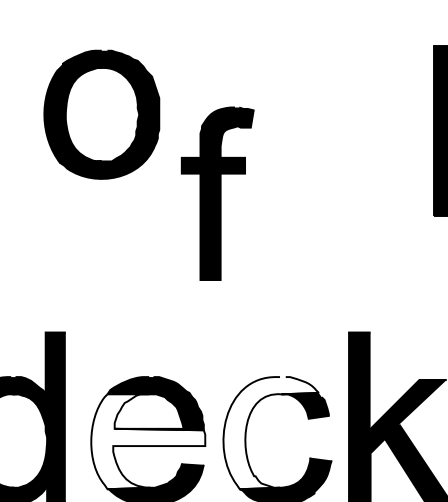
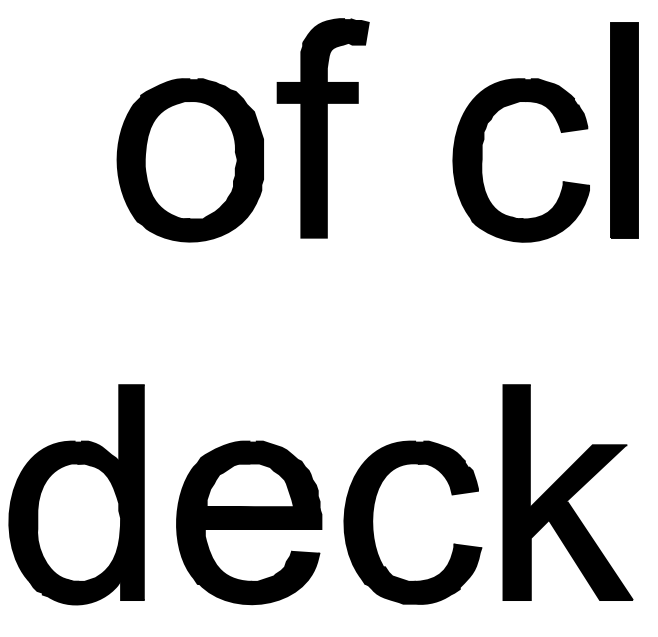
part: (101, 114) -> (189, 160), moved
part: (332, 155) -> (482, 160), added
part: (217, 193) -> (322, 128), moved
fill: (270, 433) -> (404, 512), added
fill: (148, 441) -> (249, 523), added

